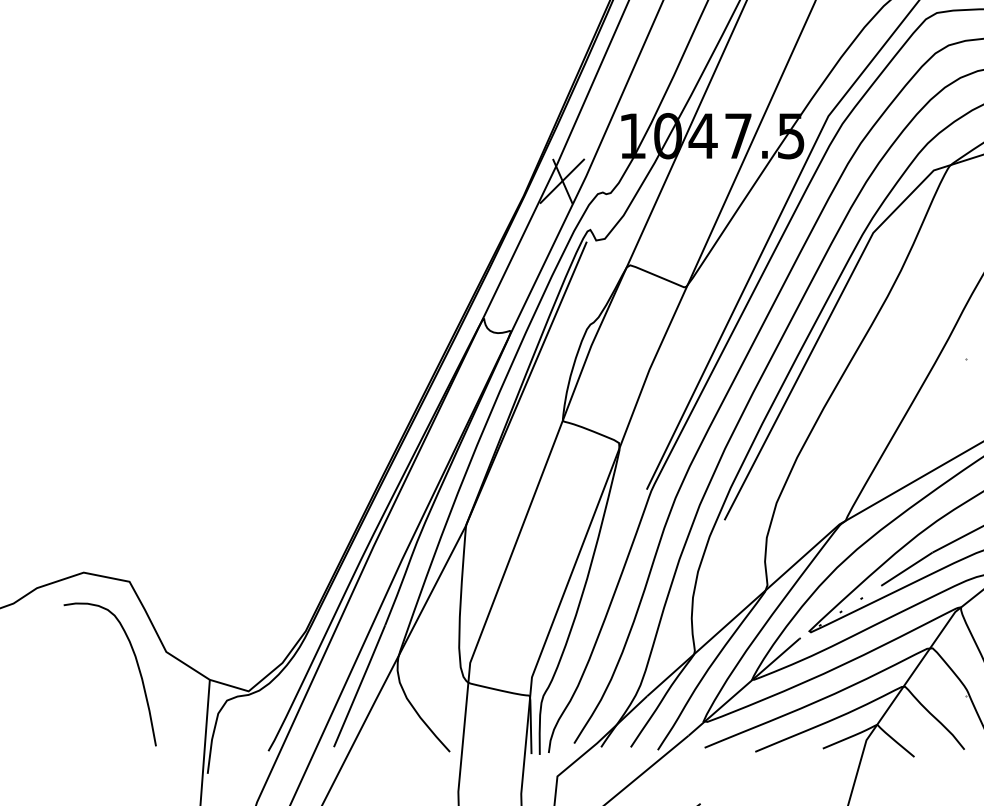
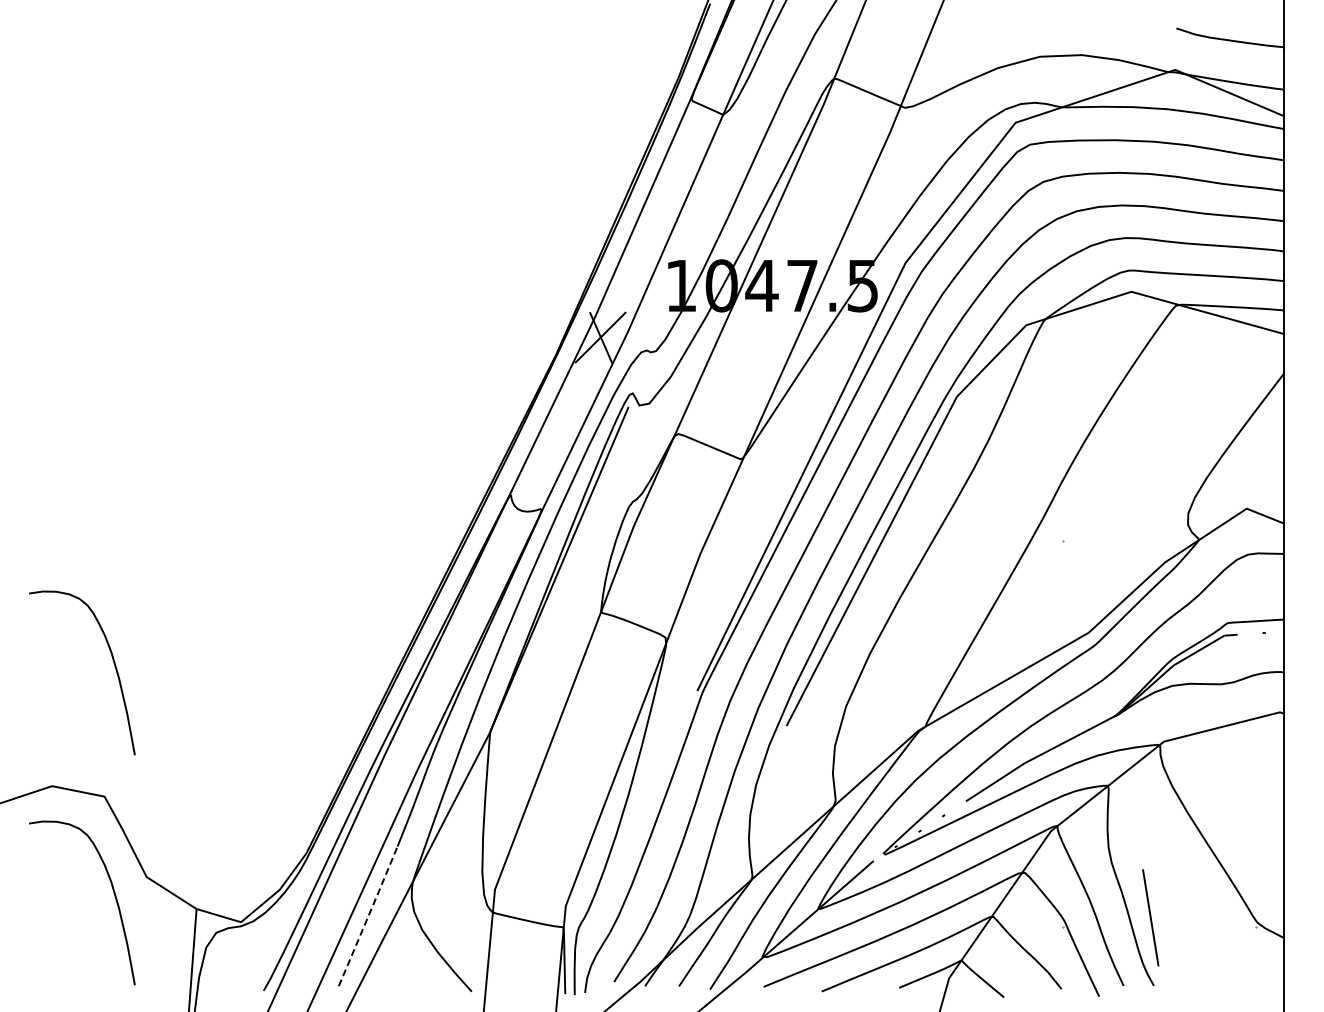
curve: (137, 465) -> (113, 663), added
line: (359, 686) -> (368, 916), solid -> dashed

